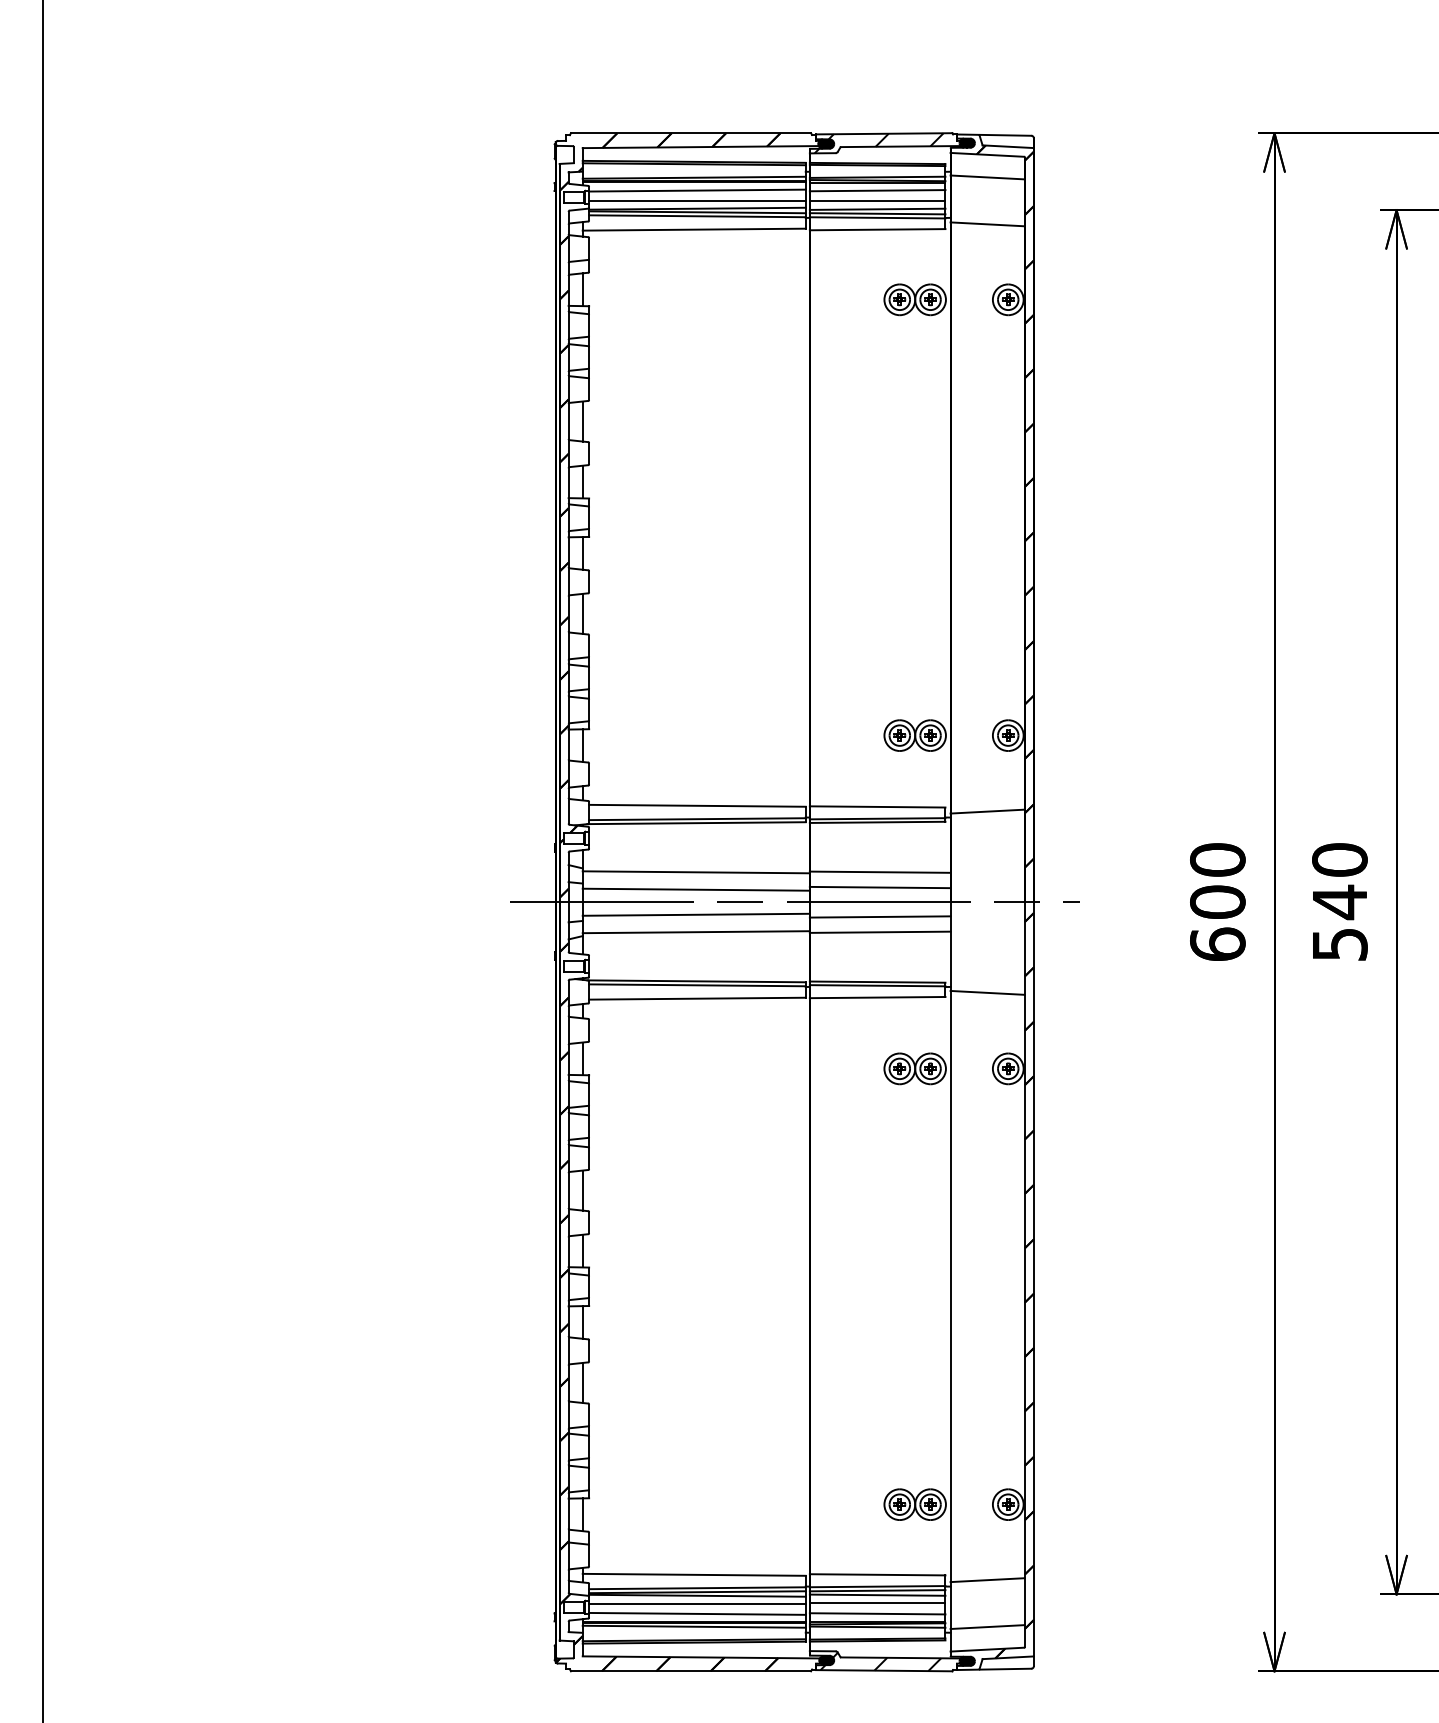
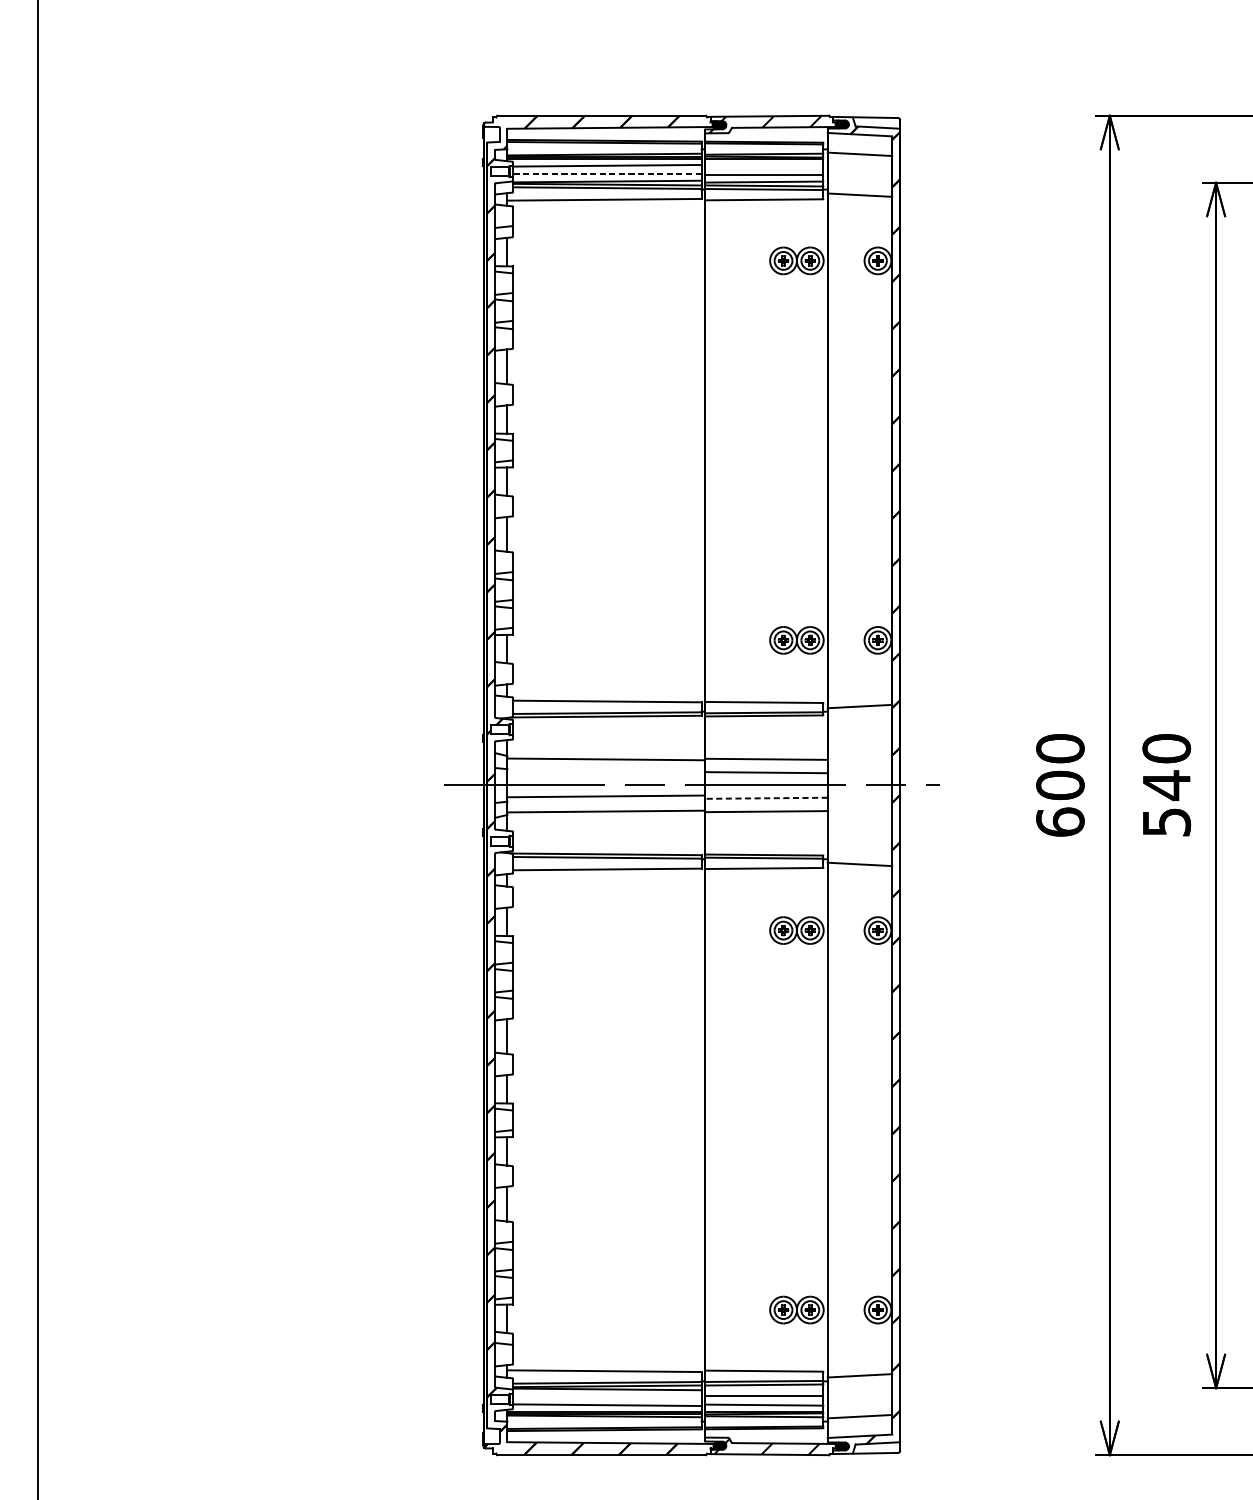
line: (877, 190) -> (764, 165), removed
line: (696, 200) -> (606, 174), solid -> dashed
line: (695, 889) -> (605, 774), removed
line: (879, 916) -> (765, 797), solid -> dashed
line: (877, 1594) -> (764, 1388), removed
line: (697, 1603) -> (607, 1396), removed

